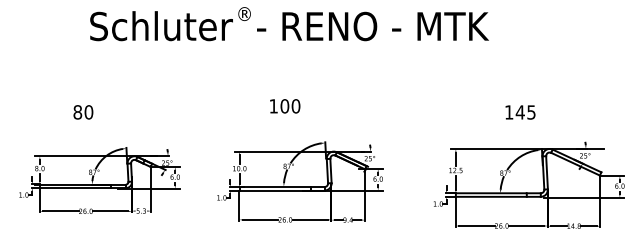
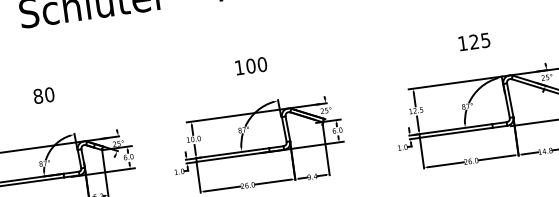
text: (285, 106) -> (251, 66), moved
text: (83, 112) -> (44, 95), moved
text: (519, 112) -> (473, 42), 145 -> 125

